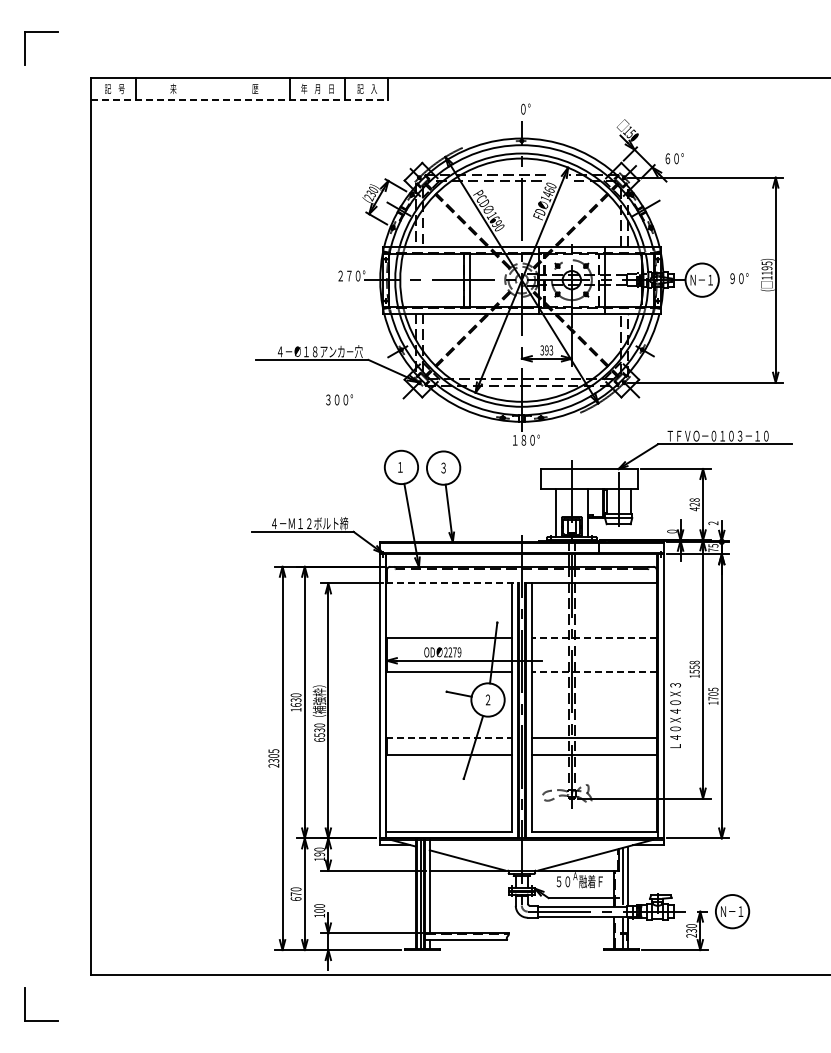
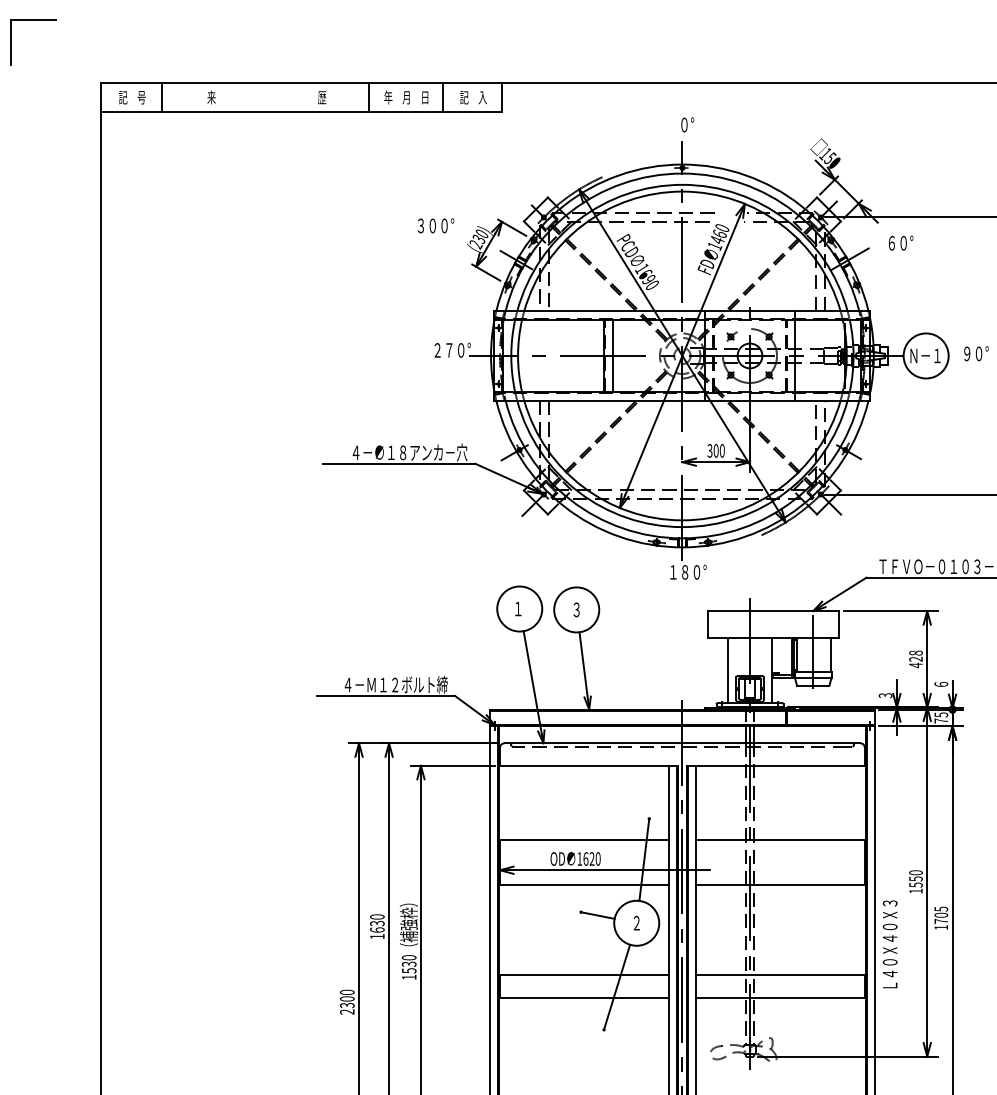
line: (240, 99) -> (302, 111), dashed -> solid
text: (674, 158) -> (900, 242), moved
text: (549, 350) -> (719, 450), 393 -> 300
text: (339, 399) -> (436, 225), moved
text: (713, 522) -> (941, 683), 2 -> 6
text: (671, 531) -> (884, 695), 0 -> 3
line: (452, 583) -> (588, 765), dashed -> solid
line: (594, 638) -> (780, 840), dashed -> solid
text: (452, 652) -> (588, 859), 2279 -> 1620
text: (694, 662) -> (915, 872), 1558 -> 1550
line: (594, 671) -> (780, 884), dashed -> solid
line: (449, 738) -> (584, 975), dashed -> solid
text: (319, 739) -> (408, 976), 6530 -> 1530
text: (273, 751) -> (346, 992), 2305 -> 2300

